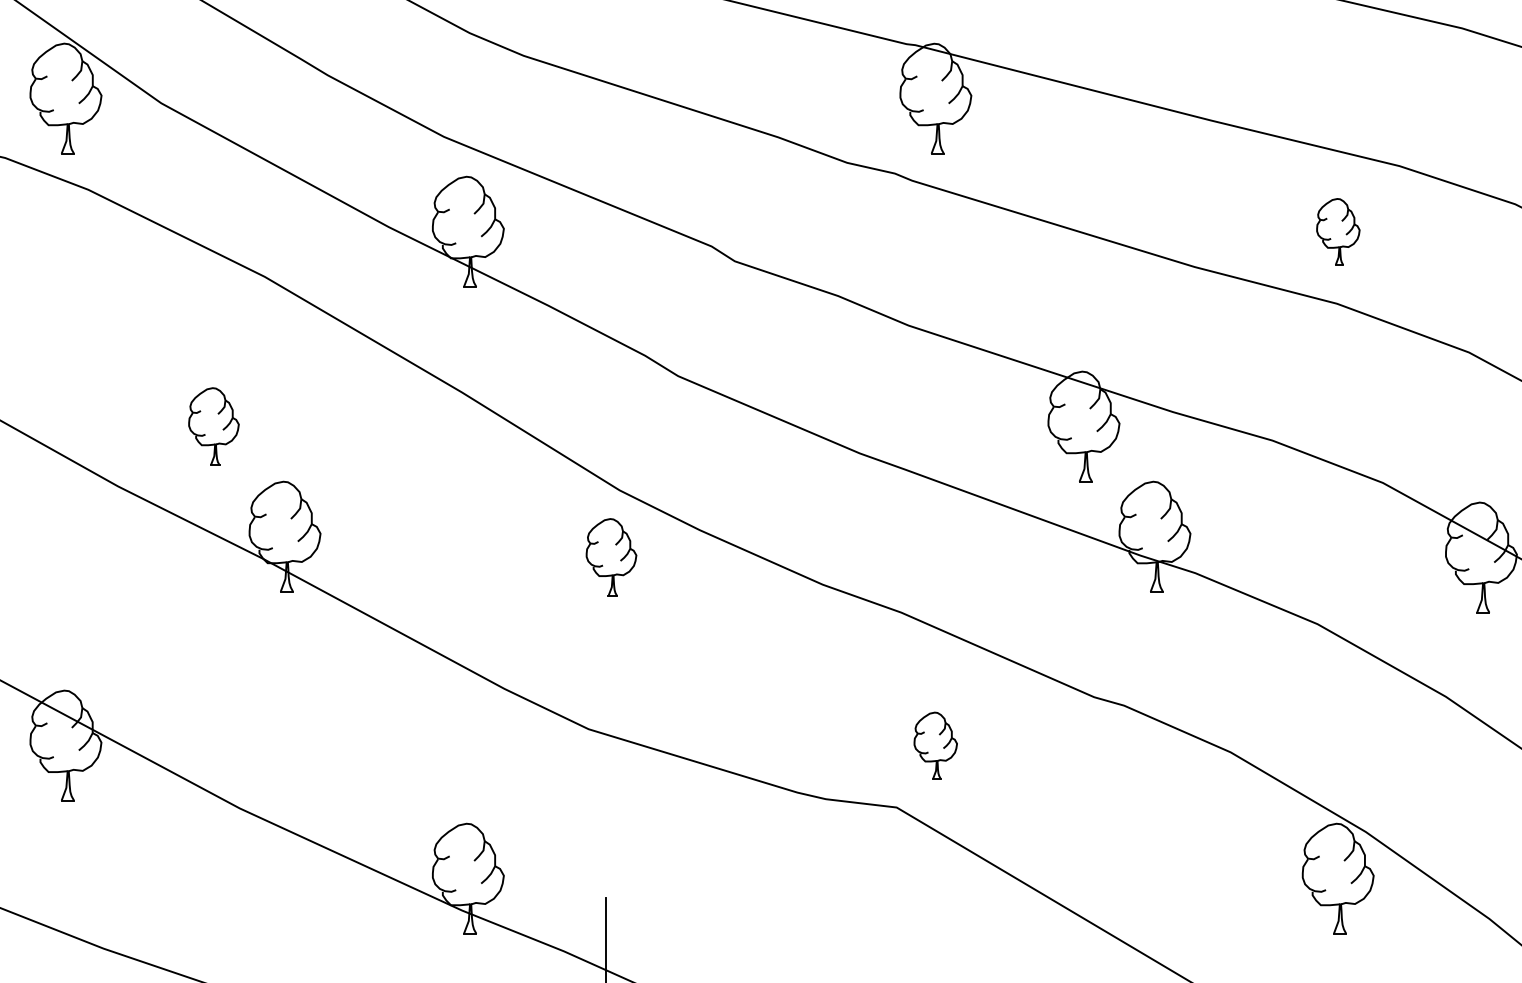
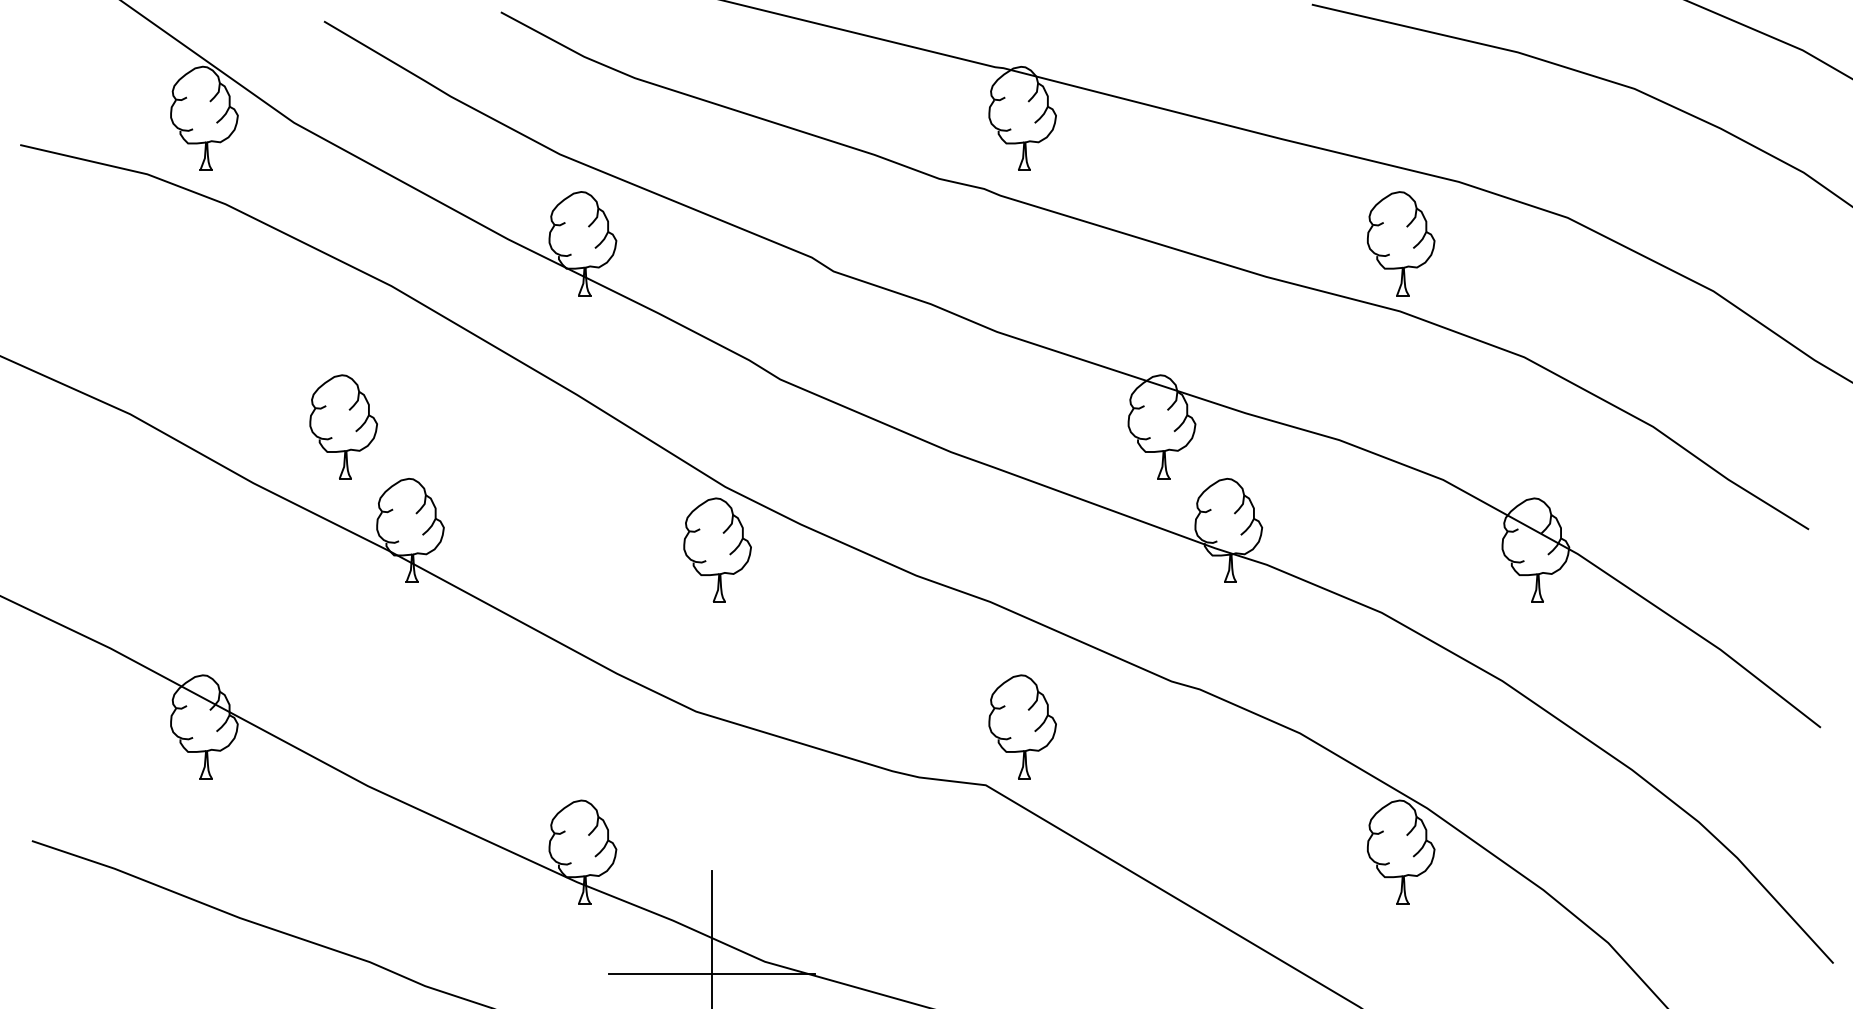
part: (1338, 231) -> (1401, 243), size x1.67
part: (213, 426) -> (343, 426), size x1.43
part: (611, 556) -> (717, 549), size x1.43
part: (935, 745) -> (1022, 726), size x1.67

